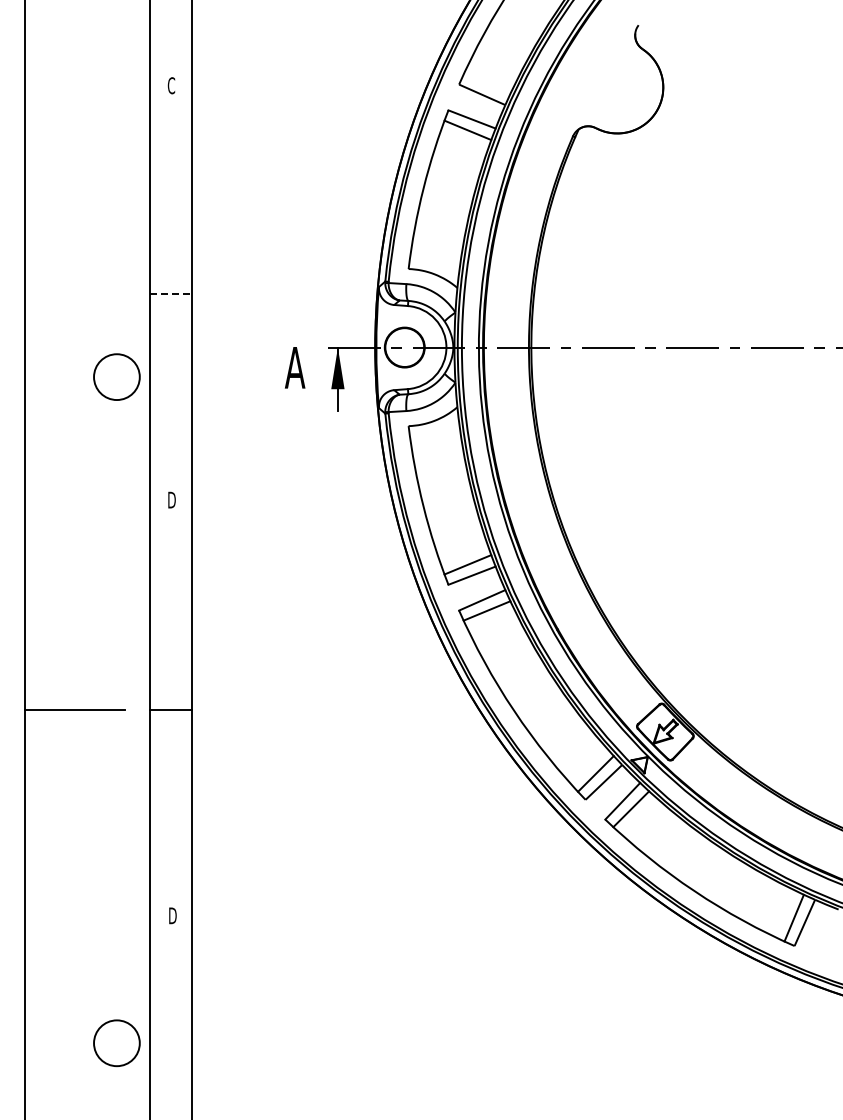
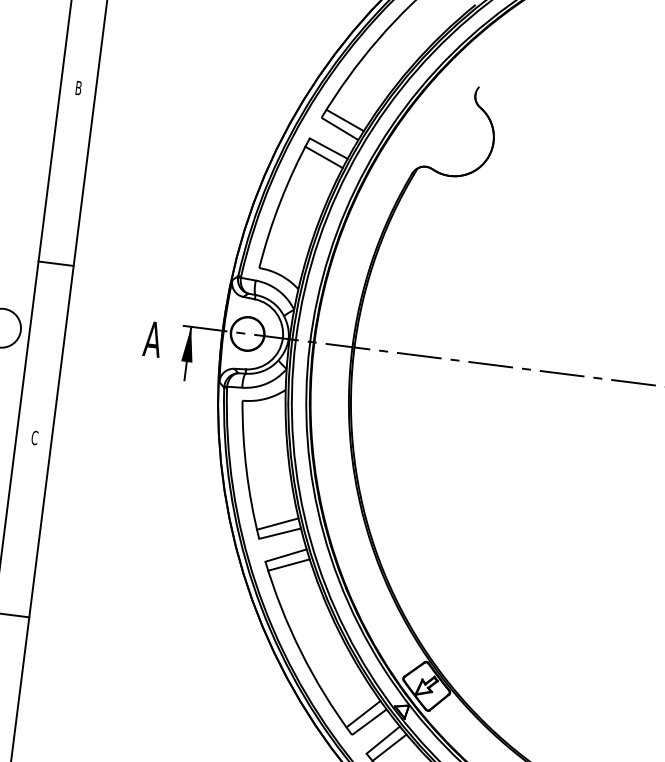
line: (486, 83) -> (344, 119), added
text: (171, 85) -> (78, 87), C -> B
line: (171, 293) -> (56, 263), dashed -> solid
text: (171, 499) -> (34, 437), D -> C

